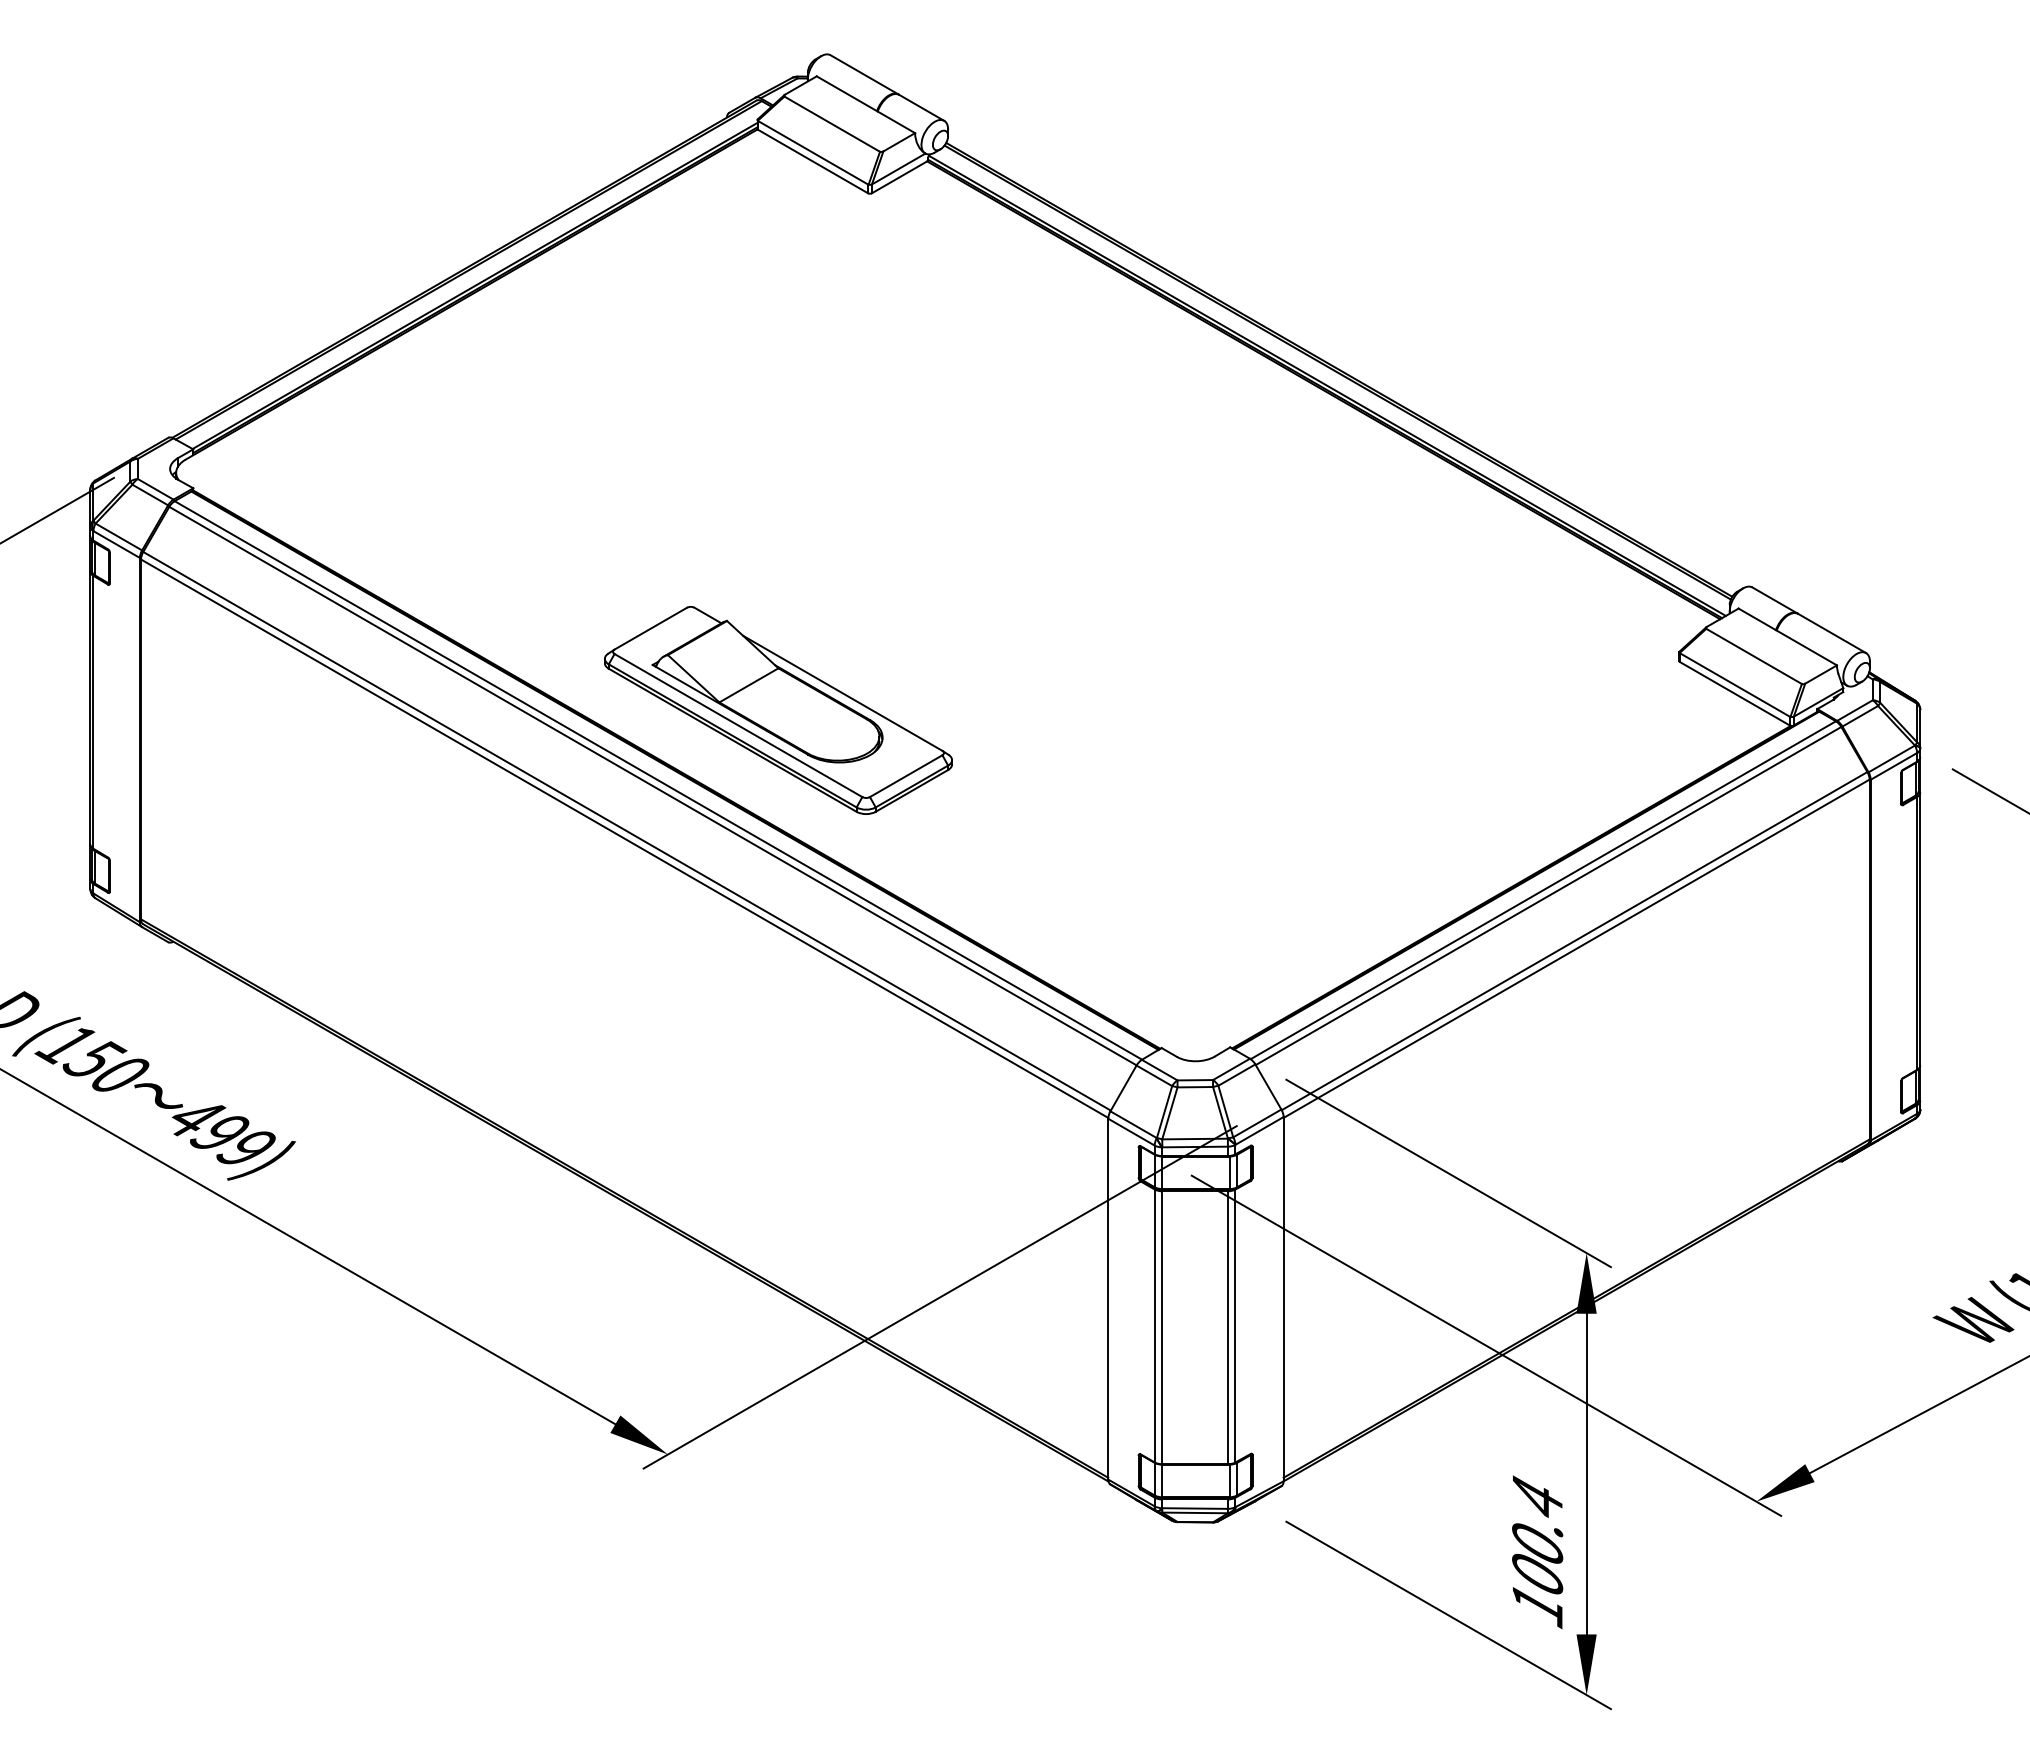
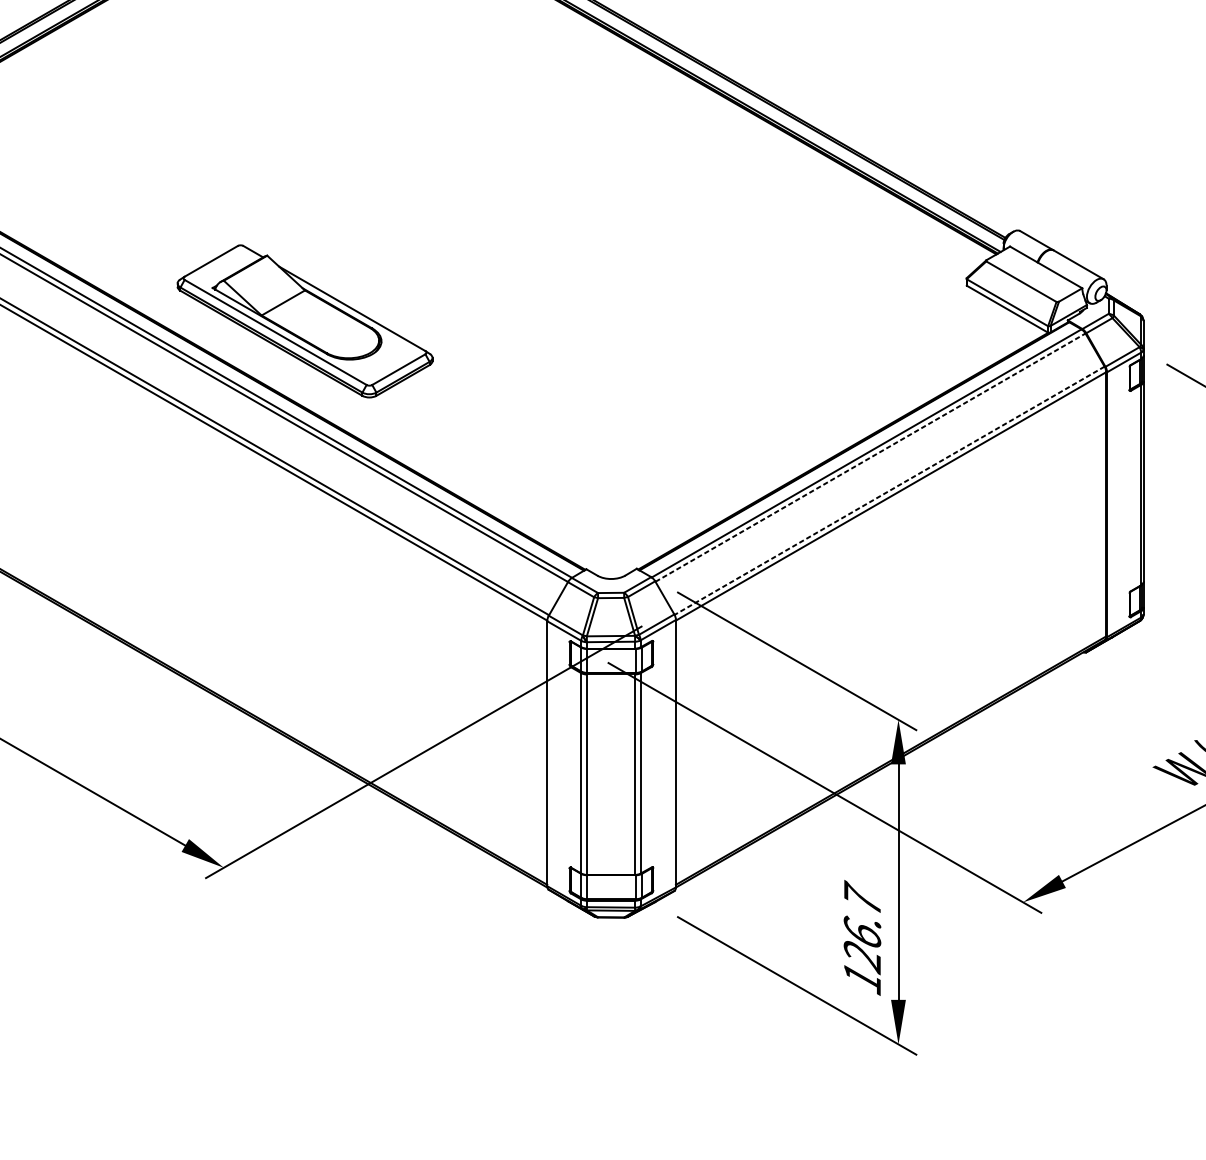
line: (1548, 895) -> (870, 457), solid -> dashed
line: (1574, 941) -> (889, 491), solid -> dashed
text: (1537, 1535) -> (862, 927), 100.4 -> 126.7

